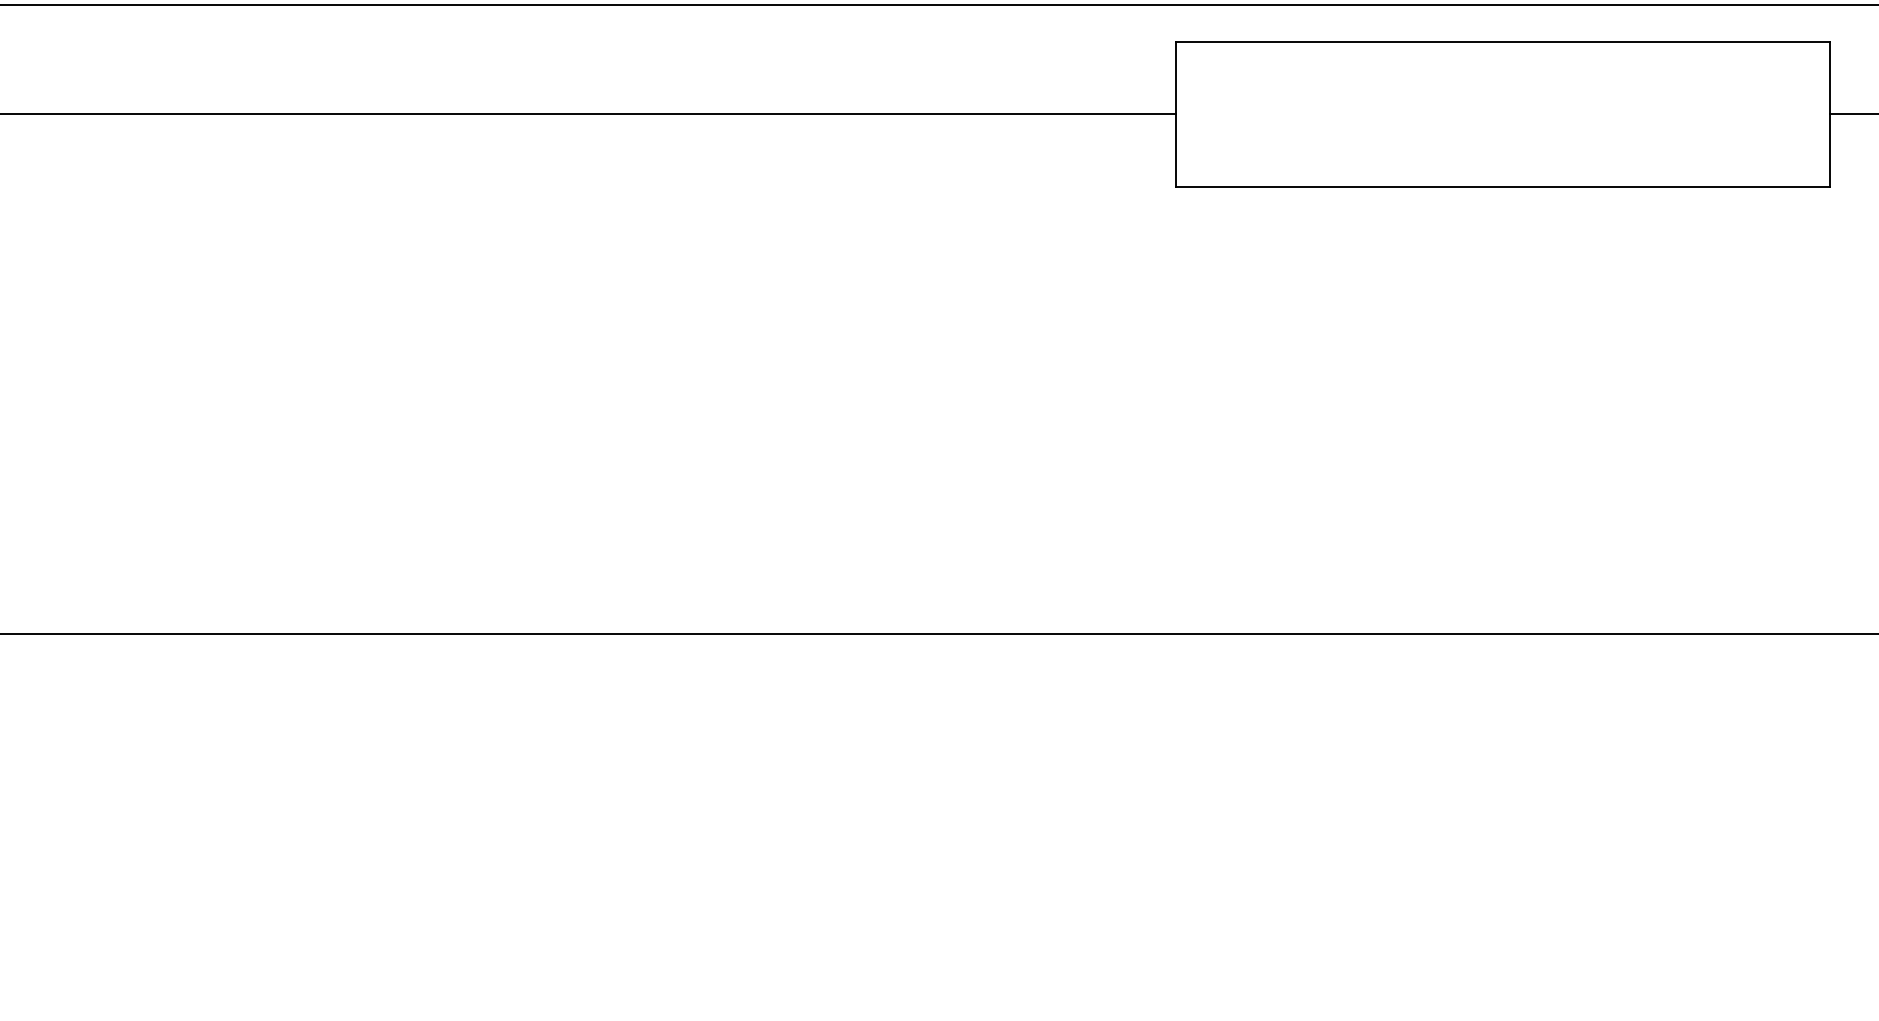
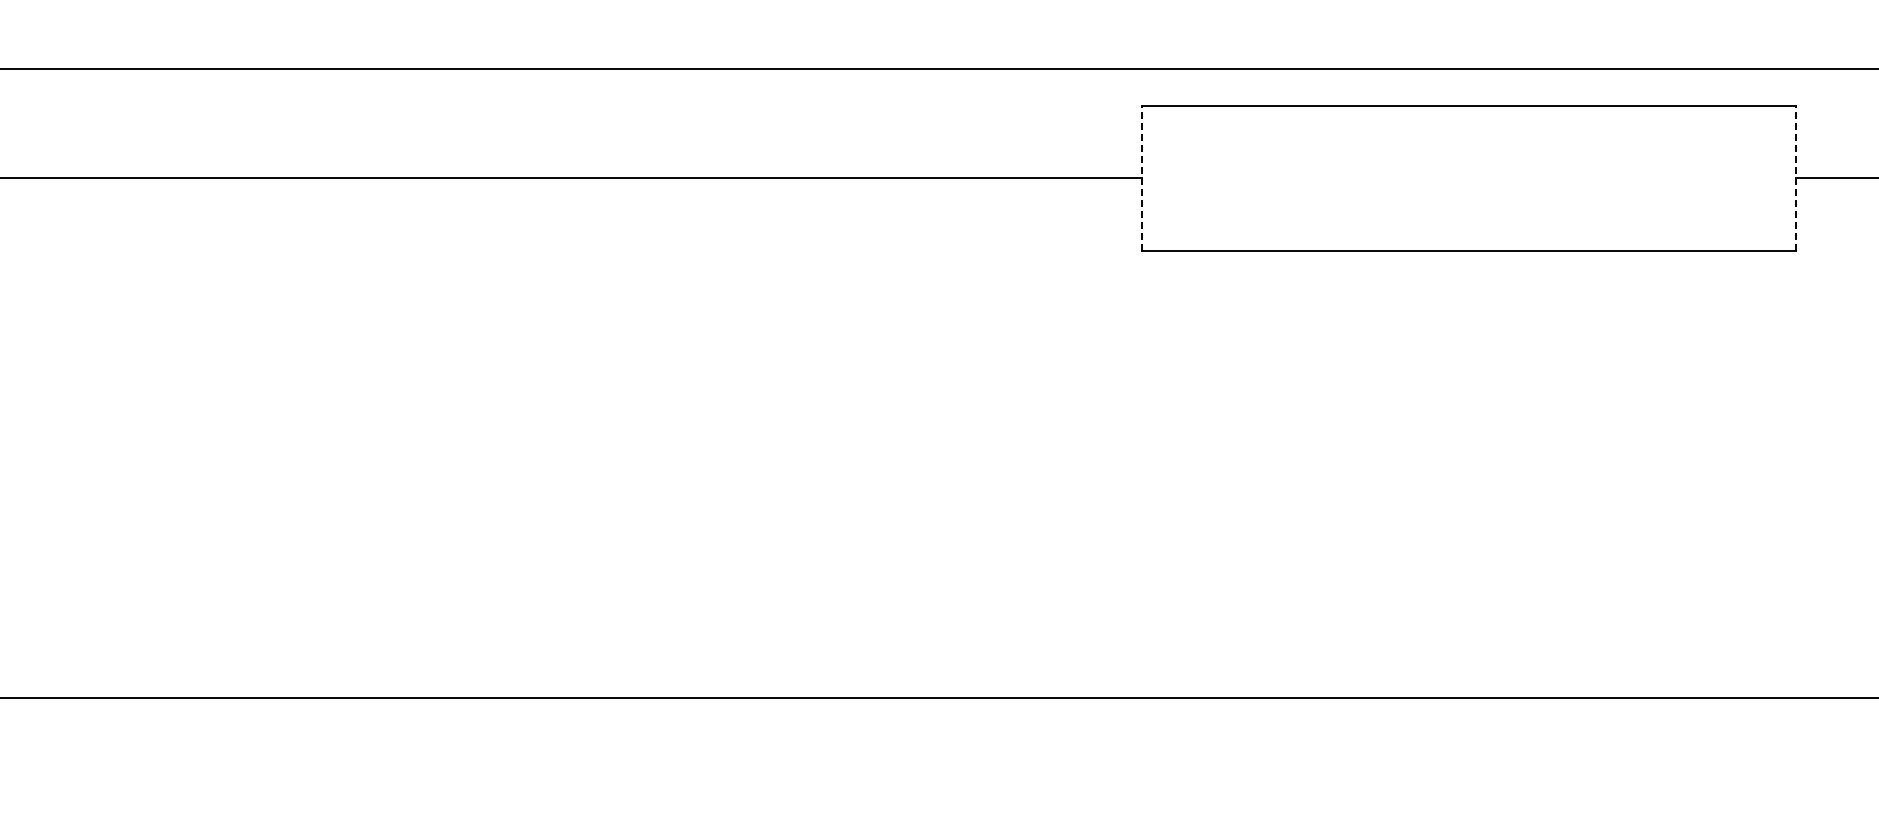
line: (1176, 114) -> (1142, 178), solid -> dashed
line: (1830, 114) -> (1796, 178), solid -> dashed

